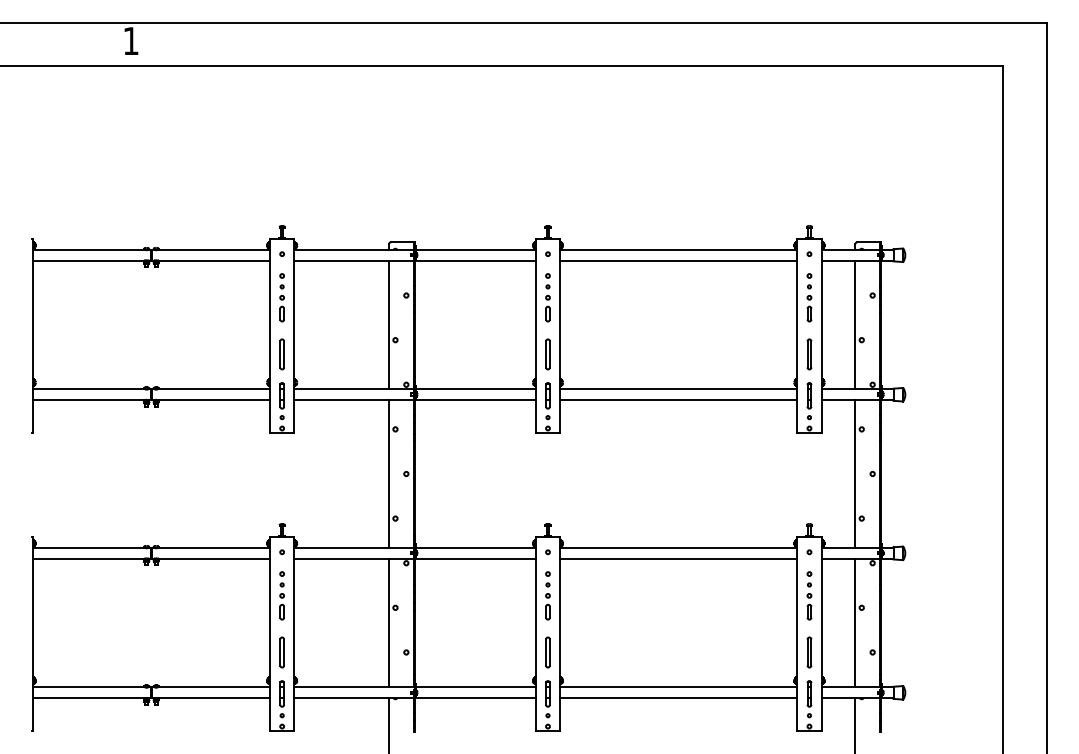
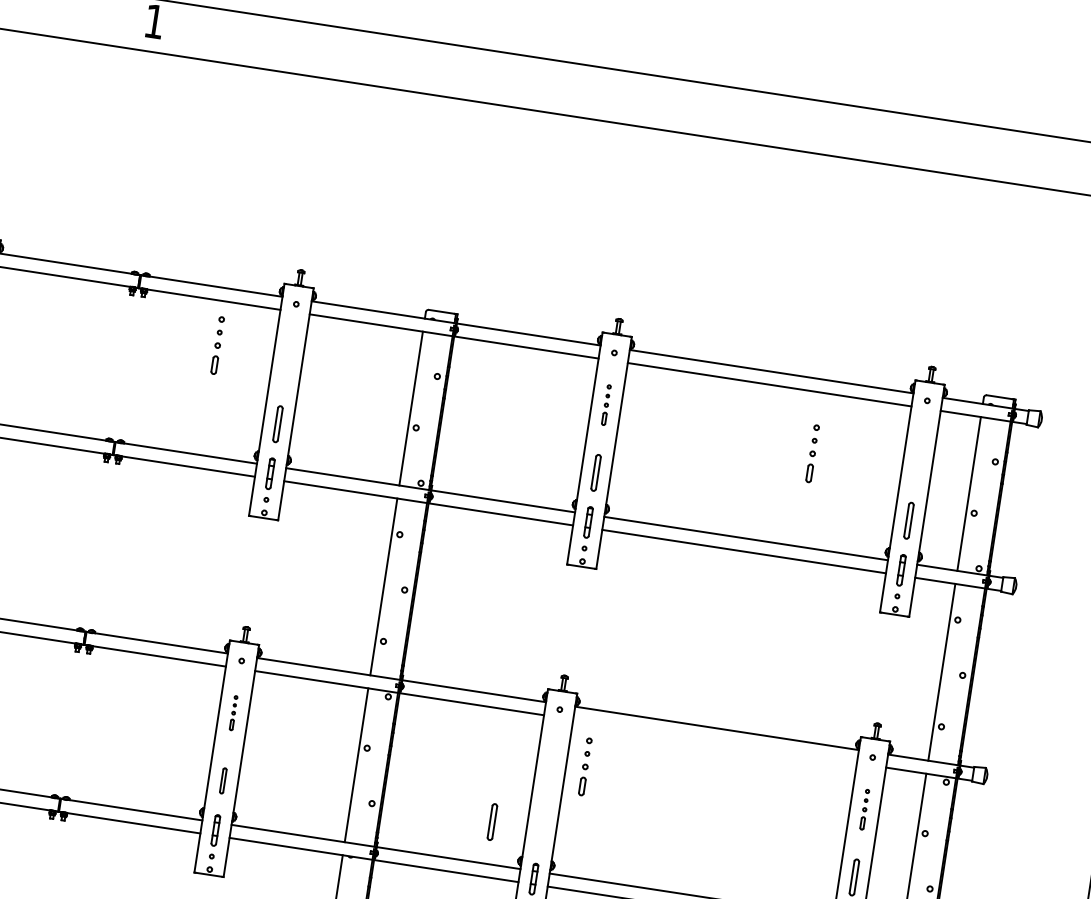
part: (281, 297) -> (216, 345), moved
part: (547, 297) -> (605, 404), size x0.7
part: (809, 297) -> (812, 453), moved
line: (678, 558) -> (714, 741), removed
part: (281, 595) -> (233, 712), size x0.6
part: (547, 595) -> (584, 766), moved
part: (809, 595) -> (864, 809), size x0.7
part: (281, 652) -> (222, 780), size x0.7
part: (547, 652) -> (491, 821), moved

